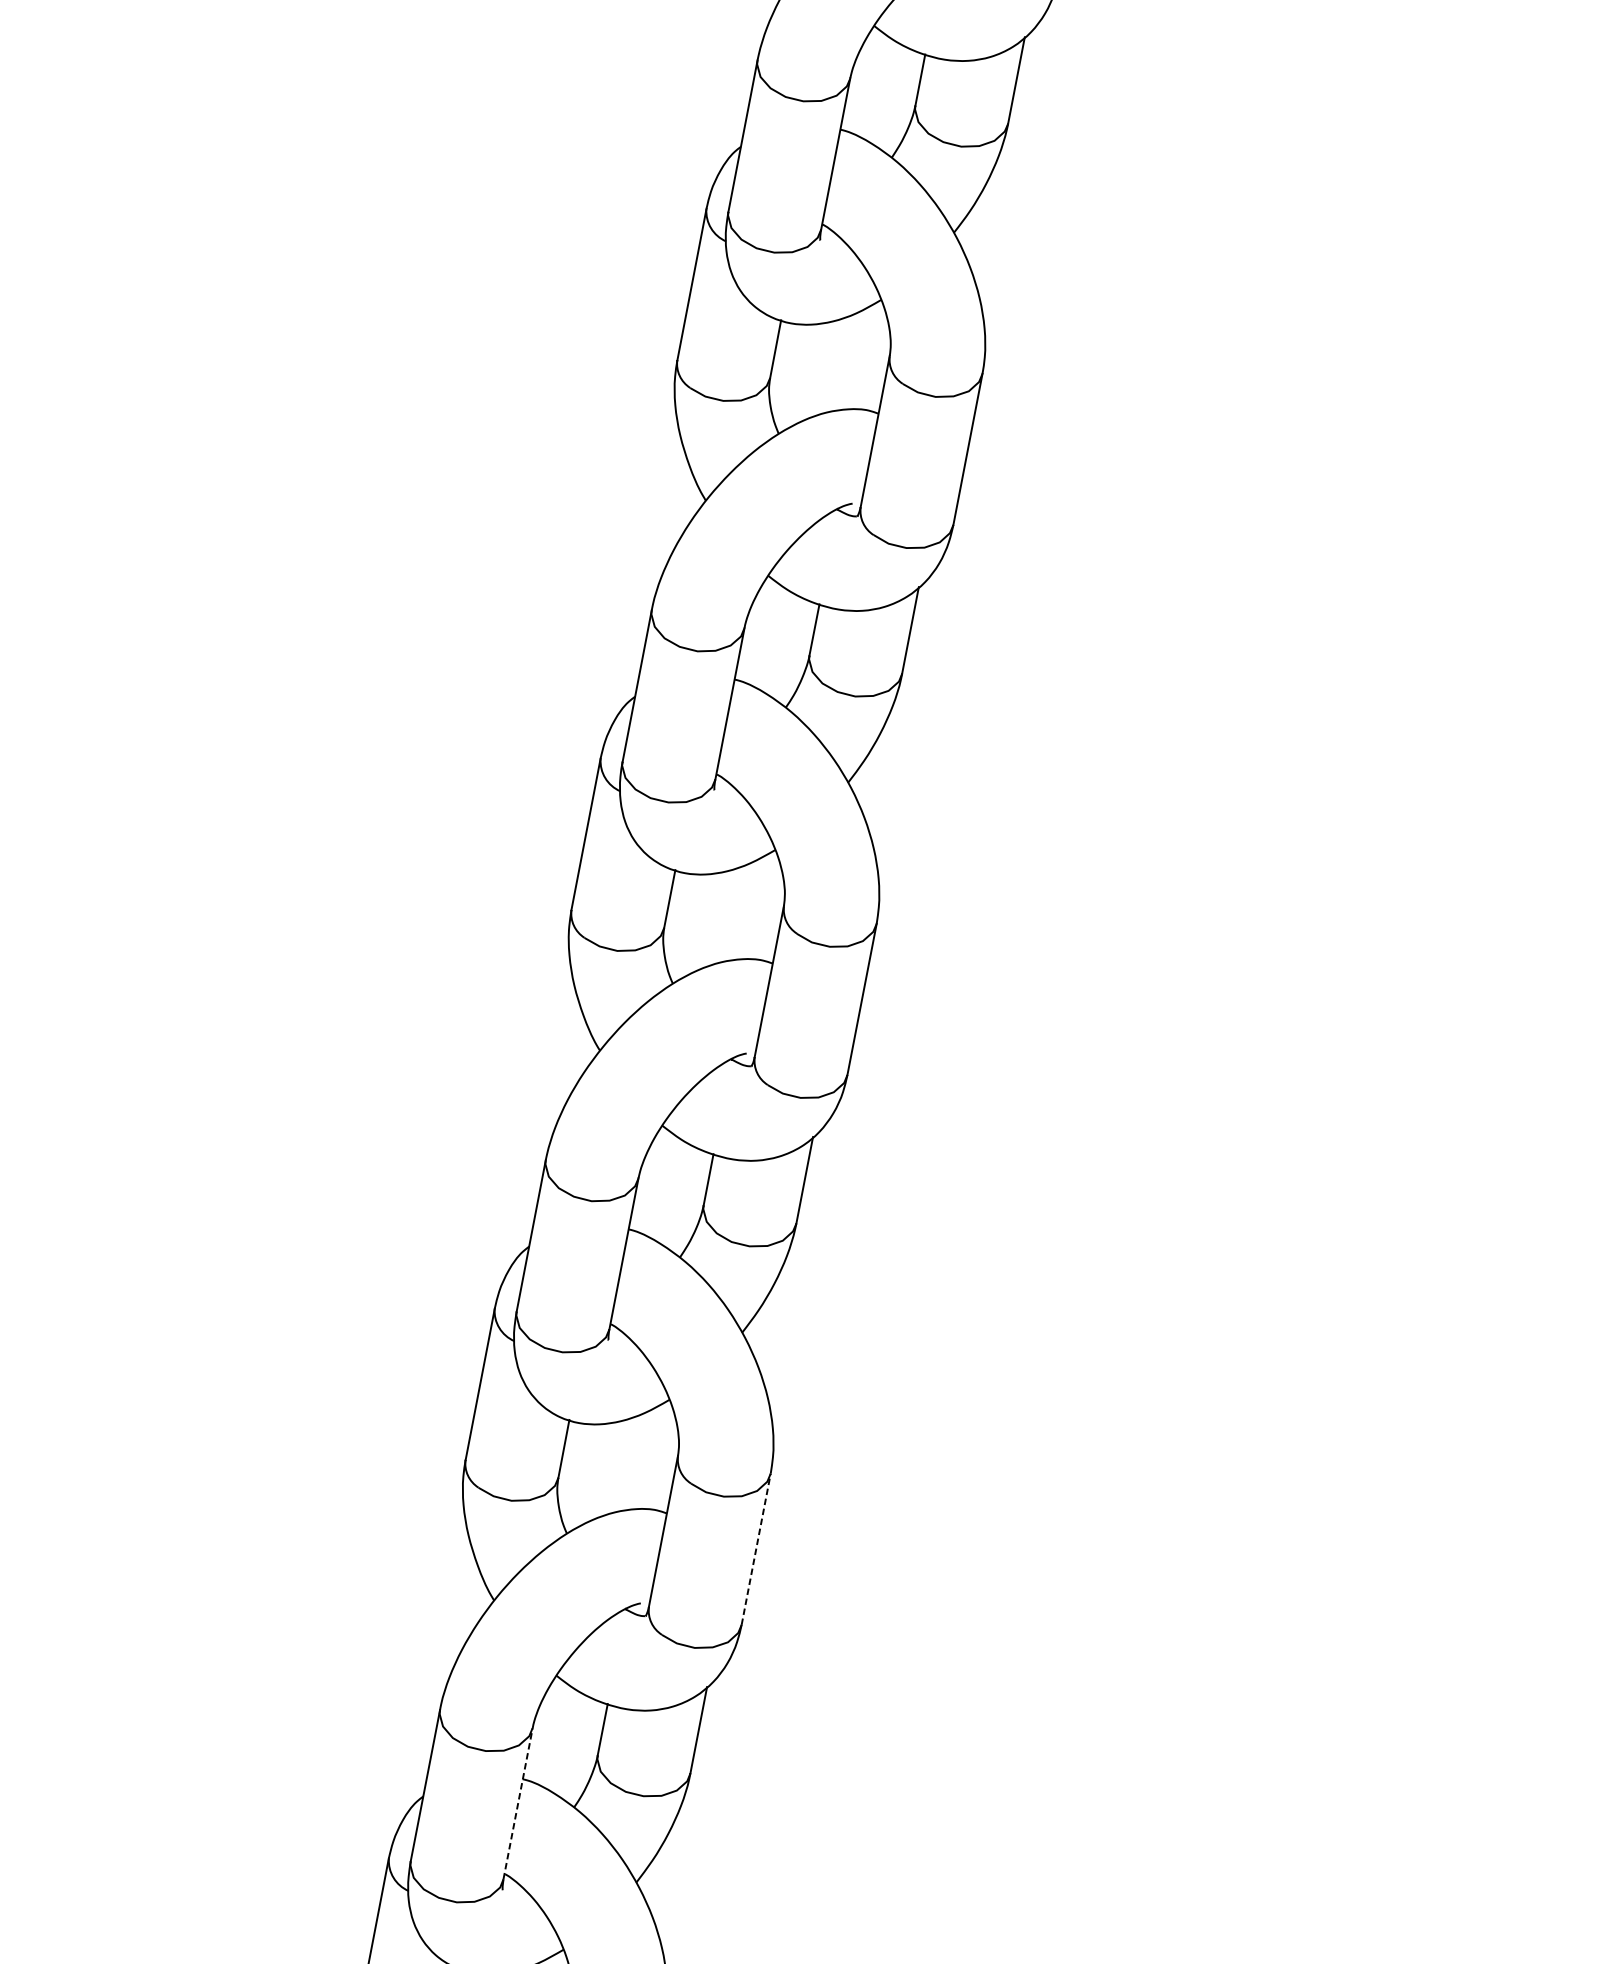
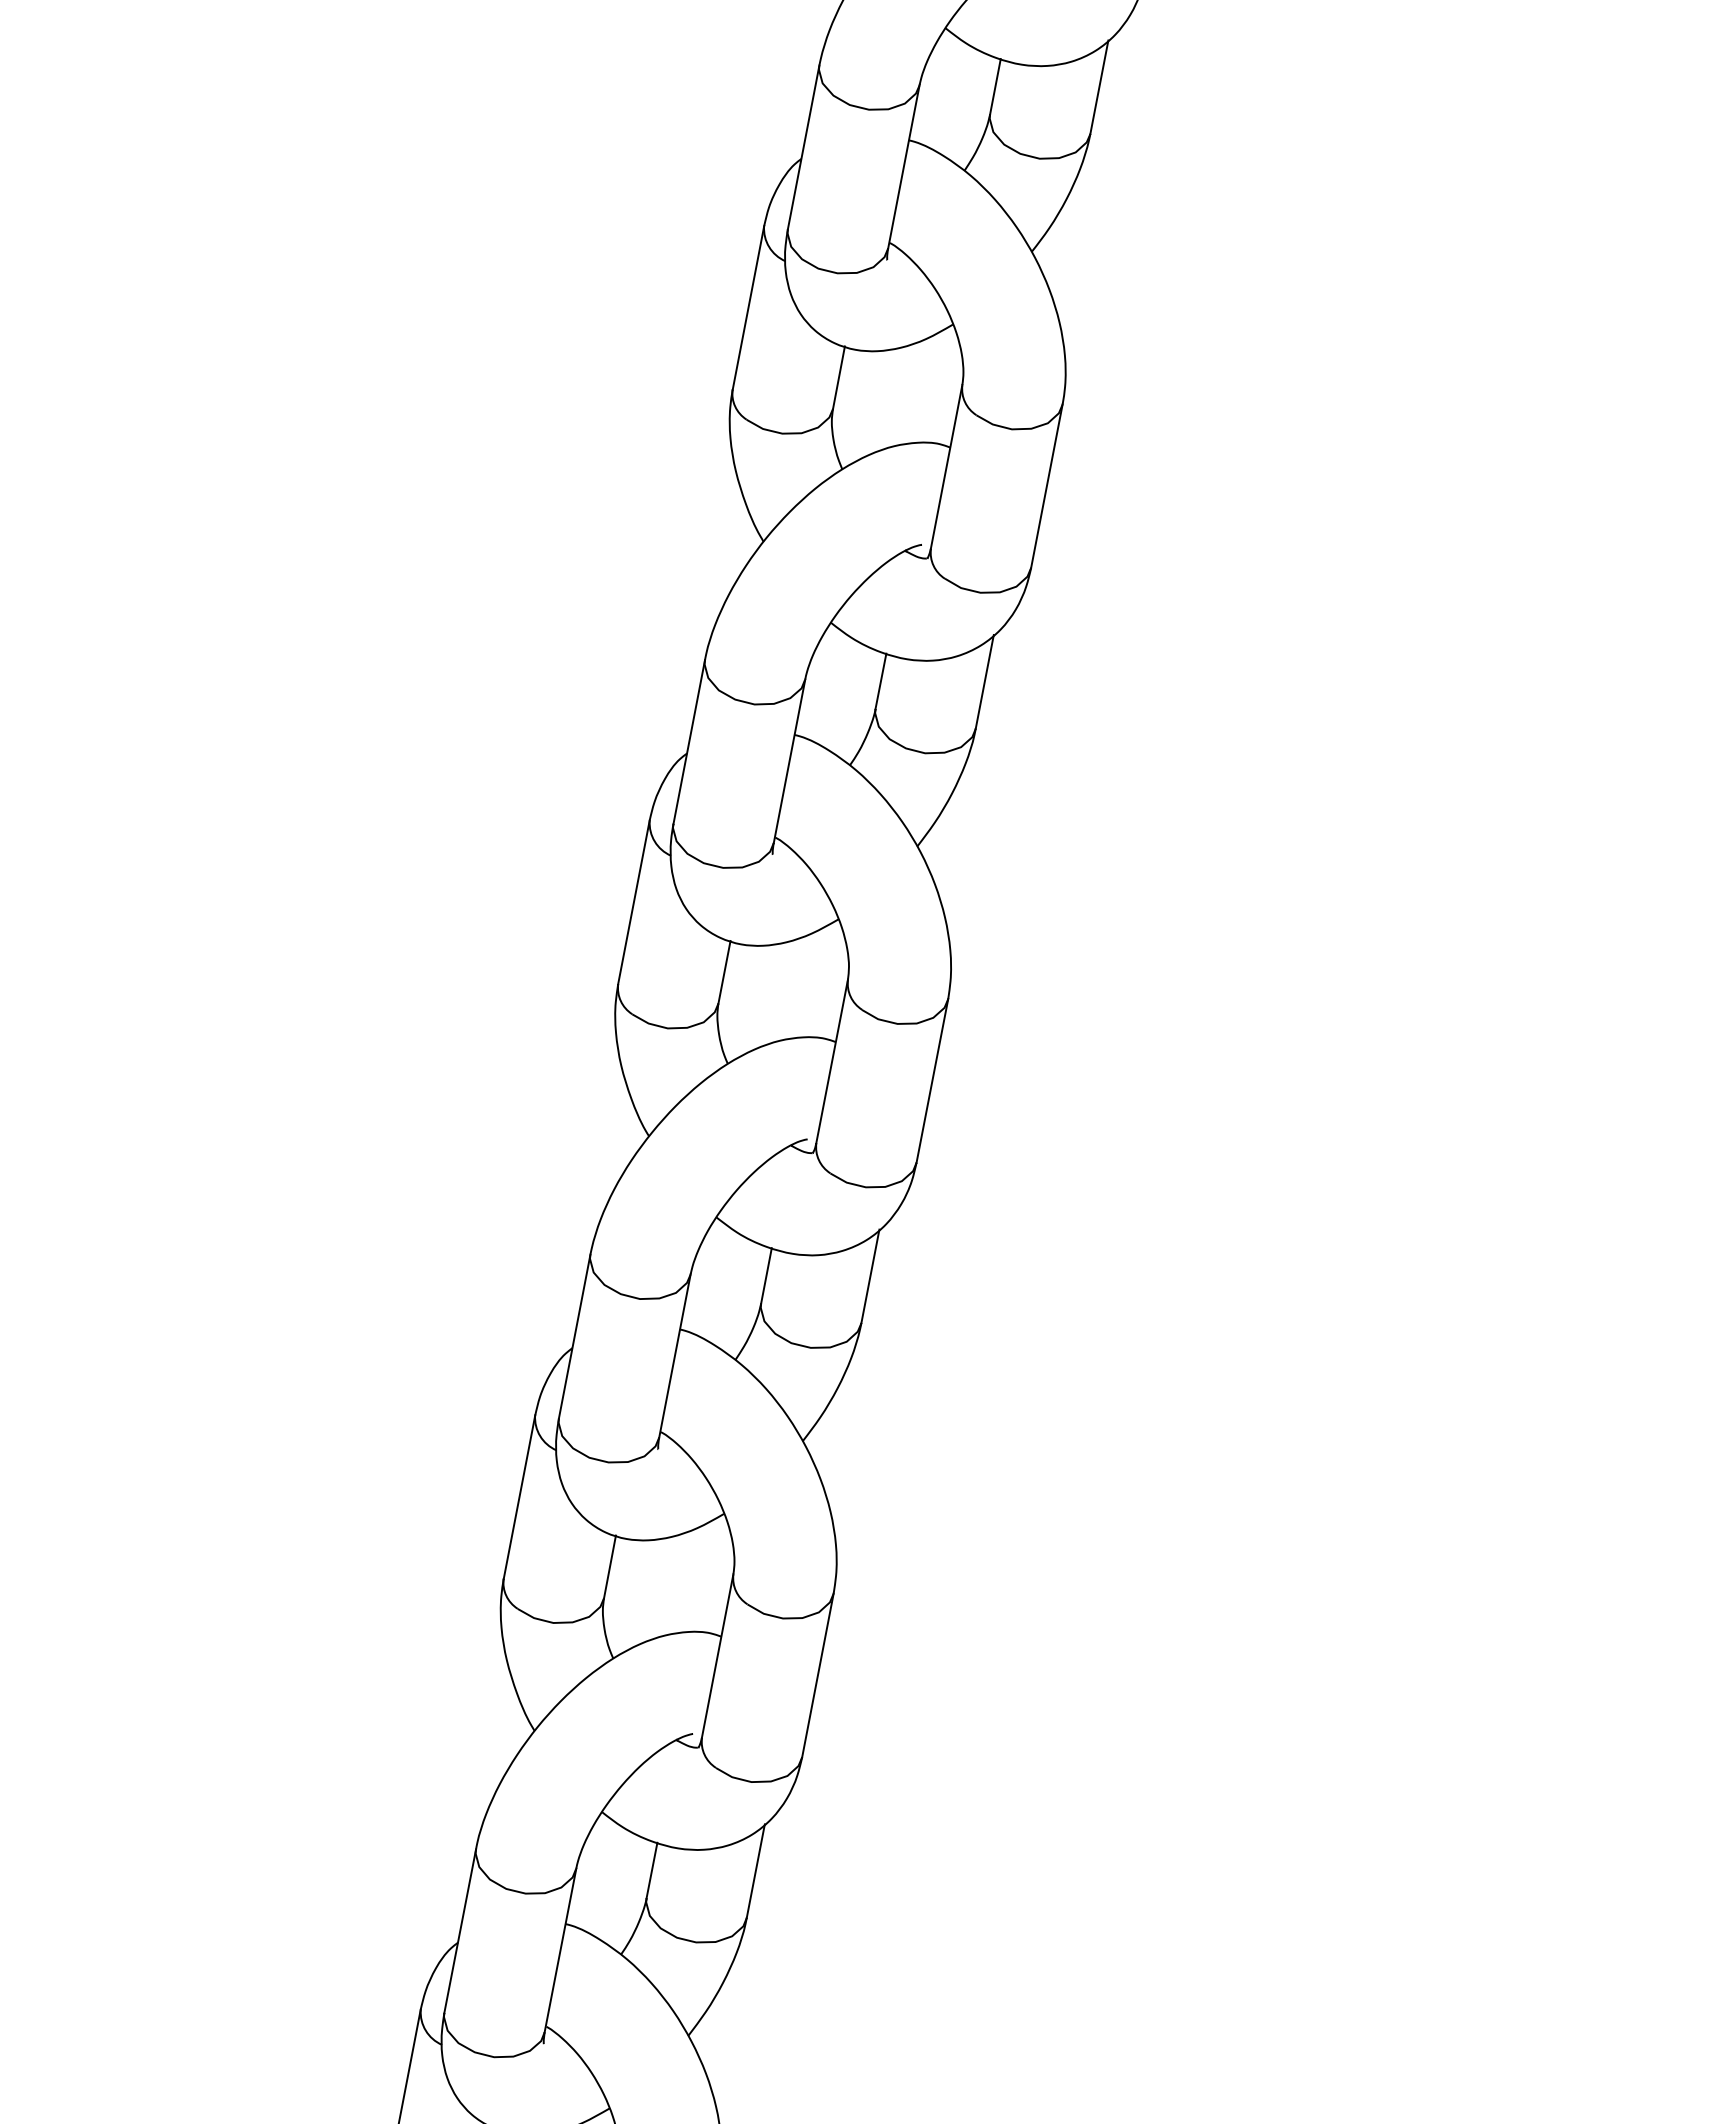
line: (756, 1548) -> (818, 1674), dashed -> solid
line: (518, 1803) -> (560, 1950), dashed -> solid

